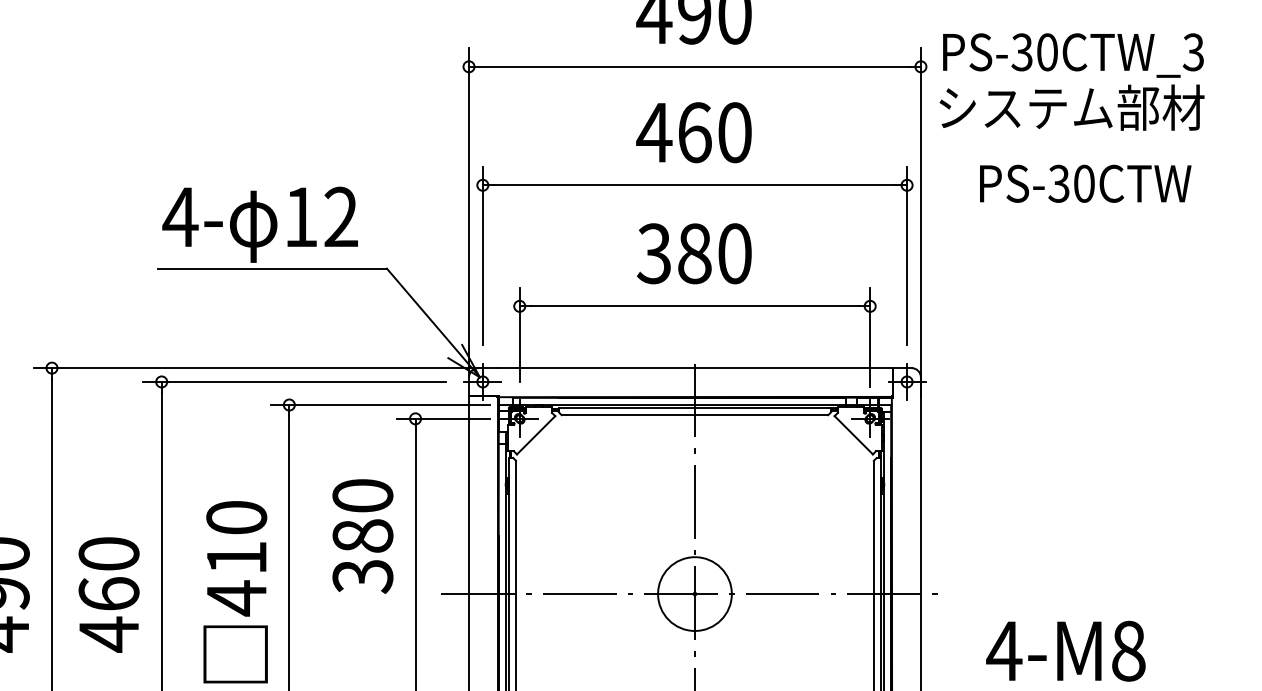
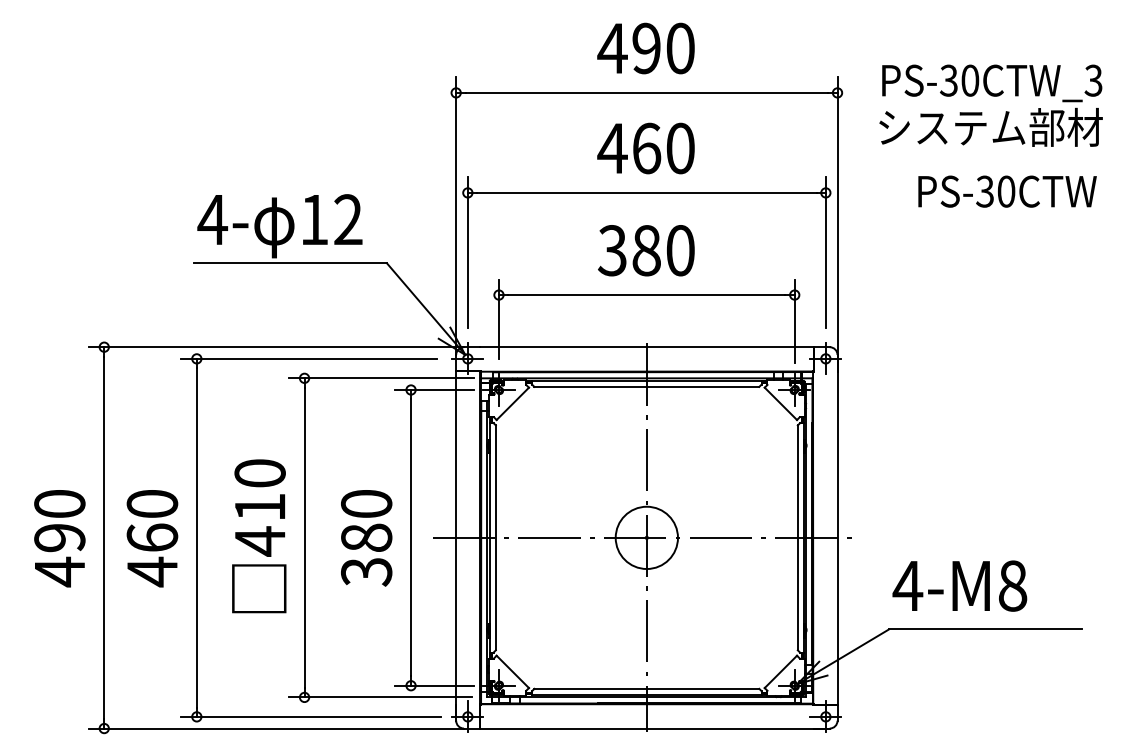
text: (1071, 81) -> (990, 105), moved
text: (1085, 183) -> (1007, 191), moved
text: (362, 536) -> (366, 538), moved

